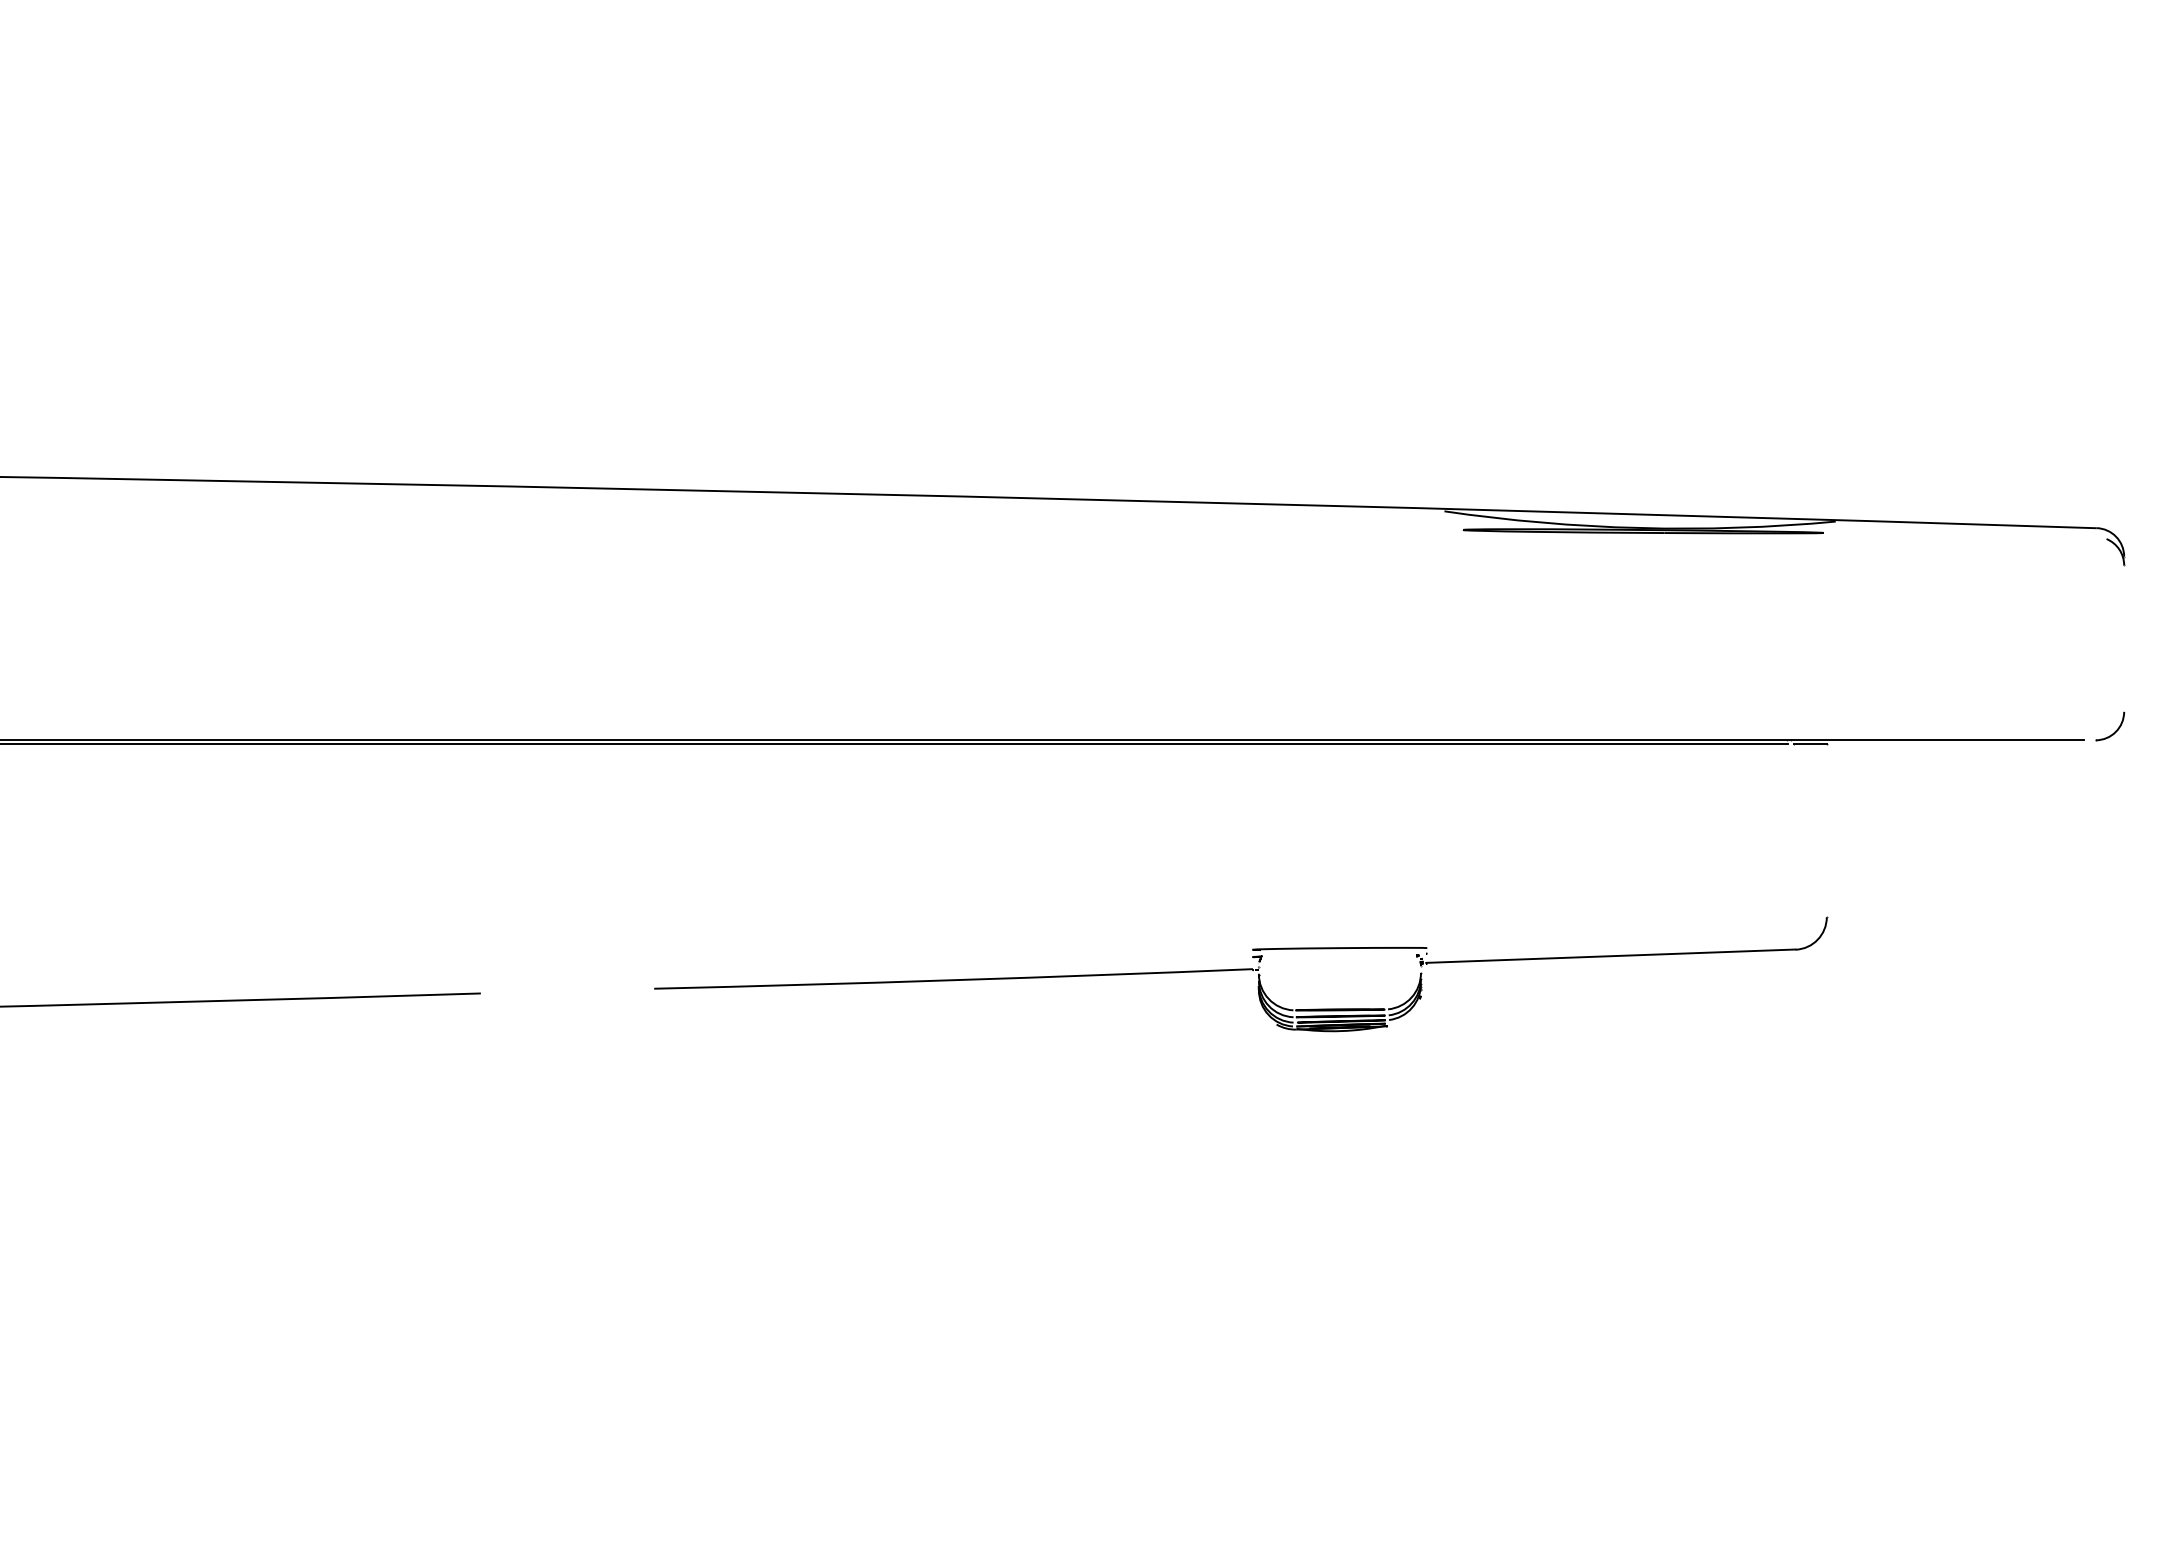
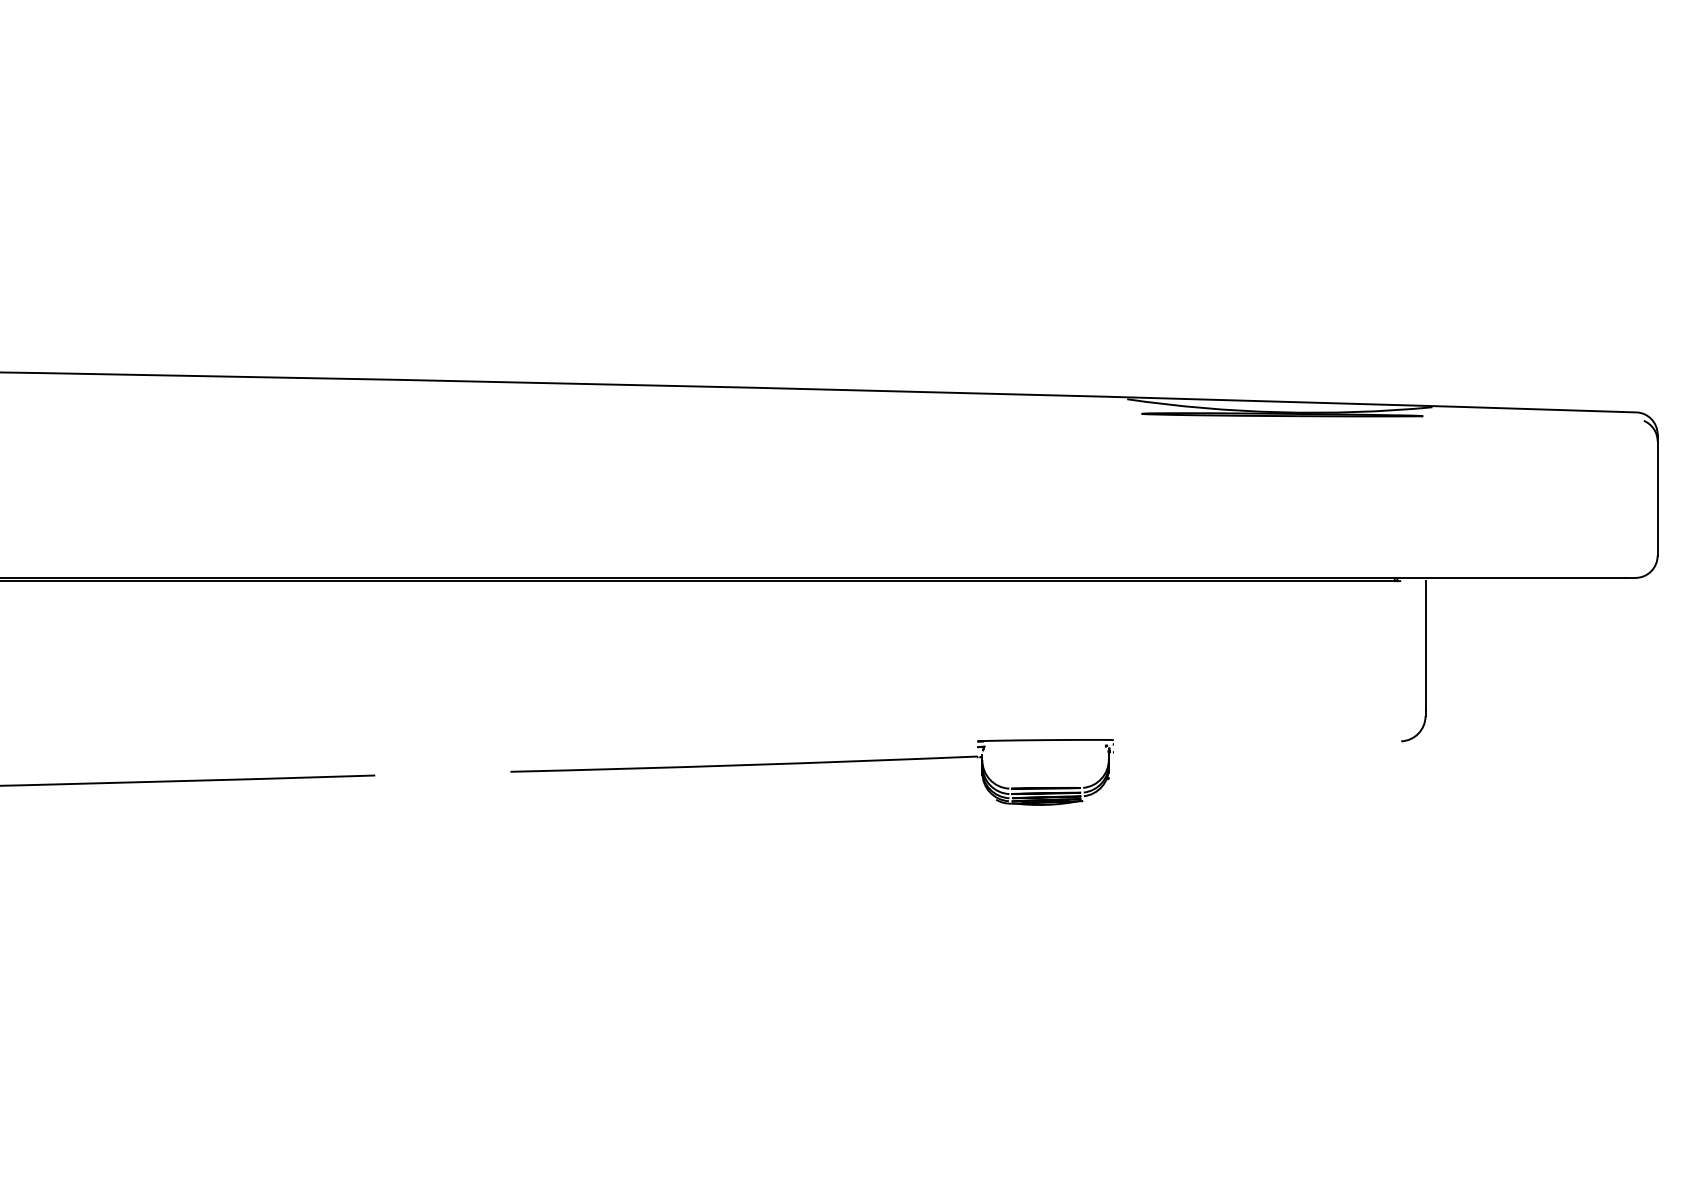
line: (1810, 744) -> (1412, 581), removed
line: (1610, 955) -> (1256, 745), removed

